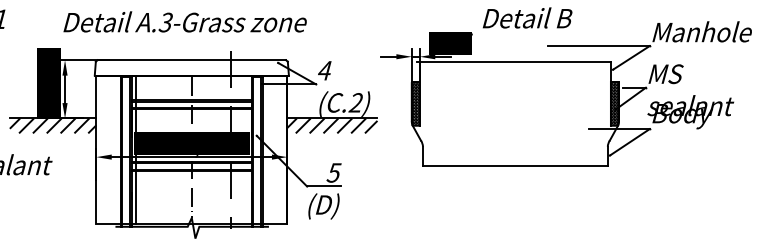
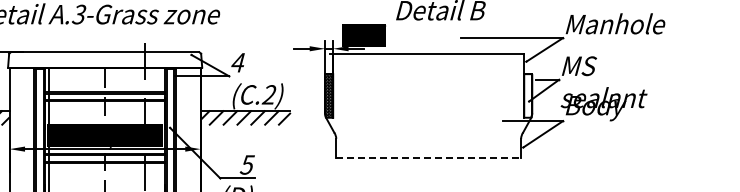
hatch: (614, 103) -> (527, 95), removed
line: (515, 165) -> (428, 157), solid -> dashed

